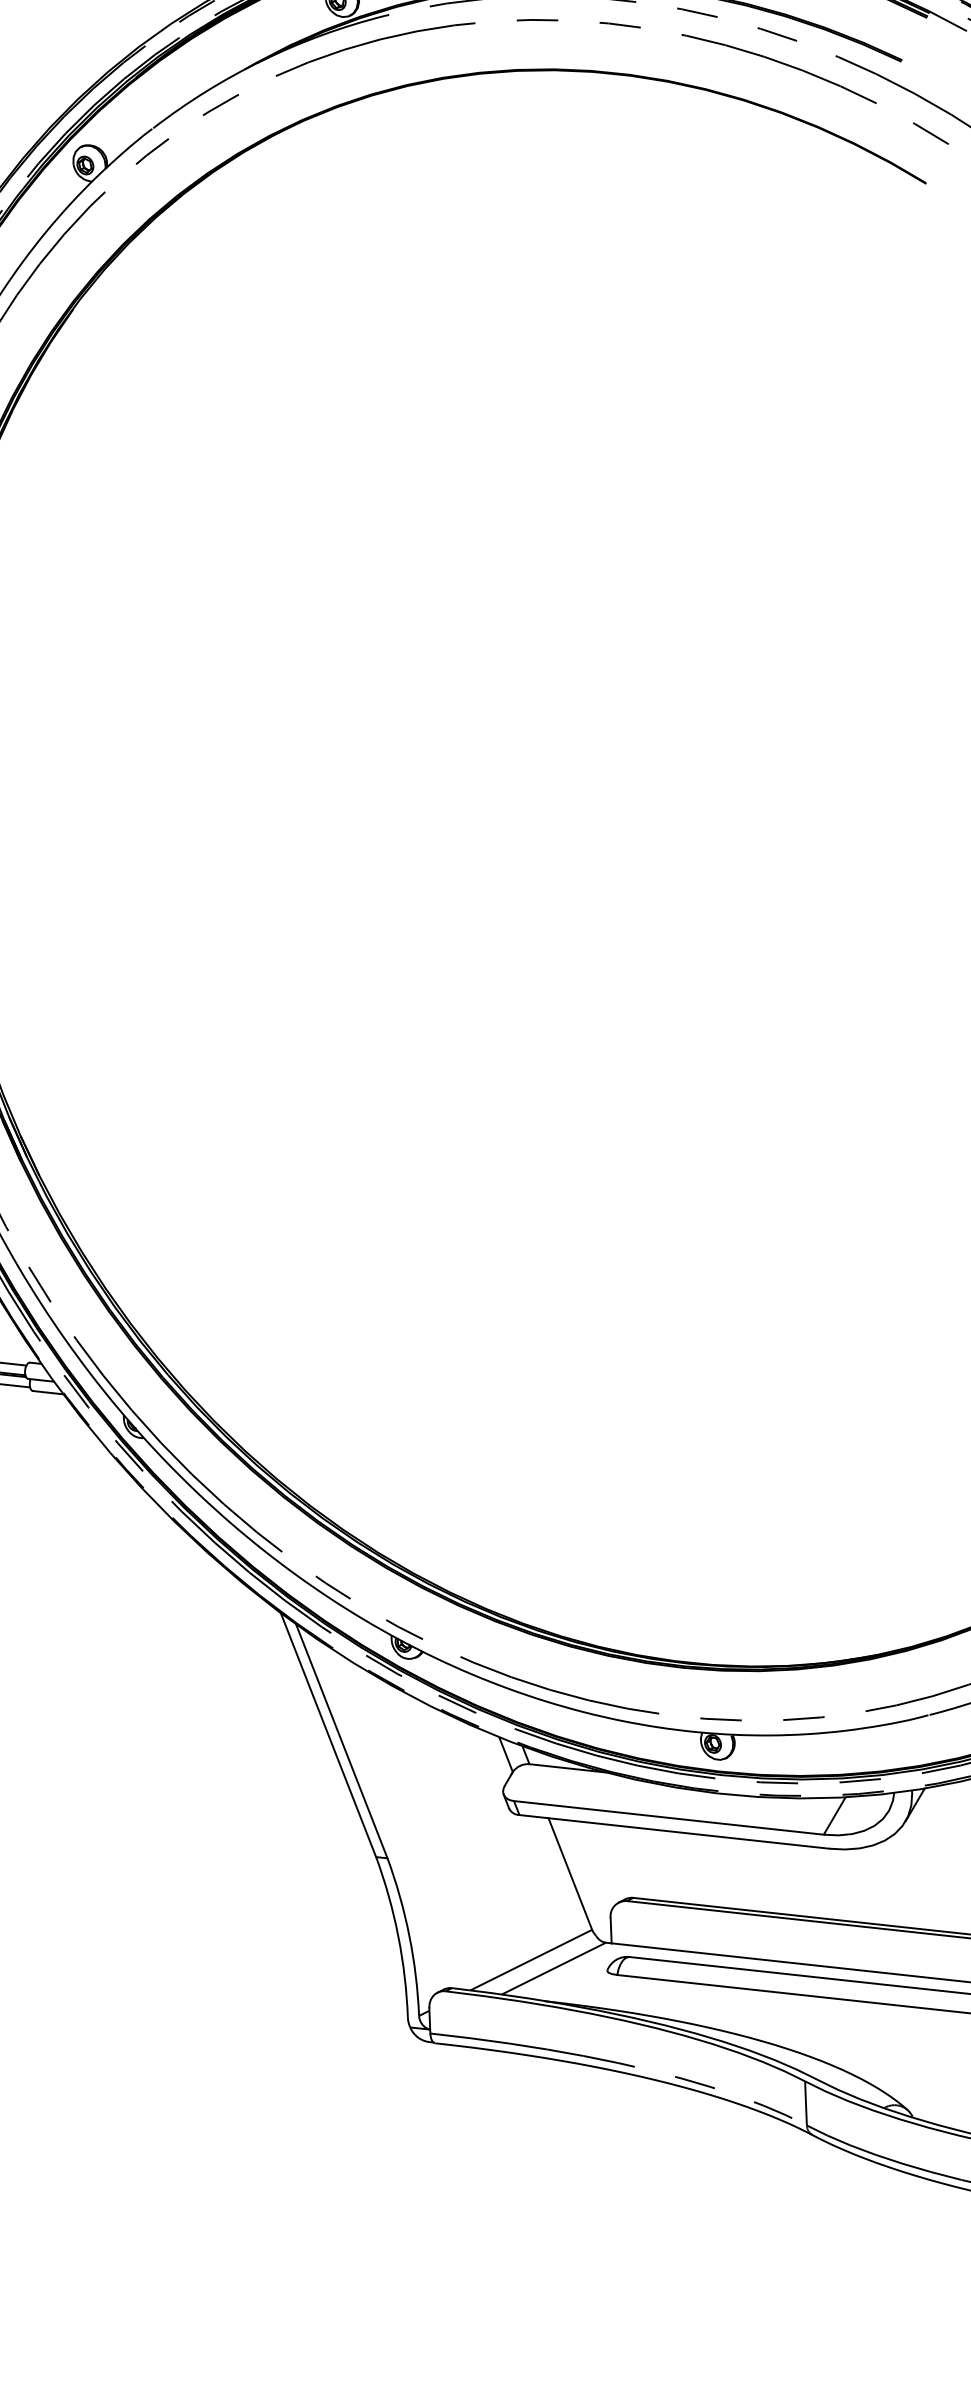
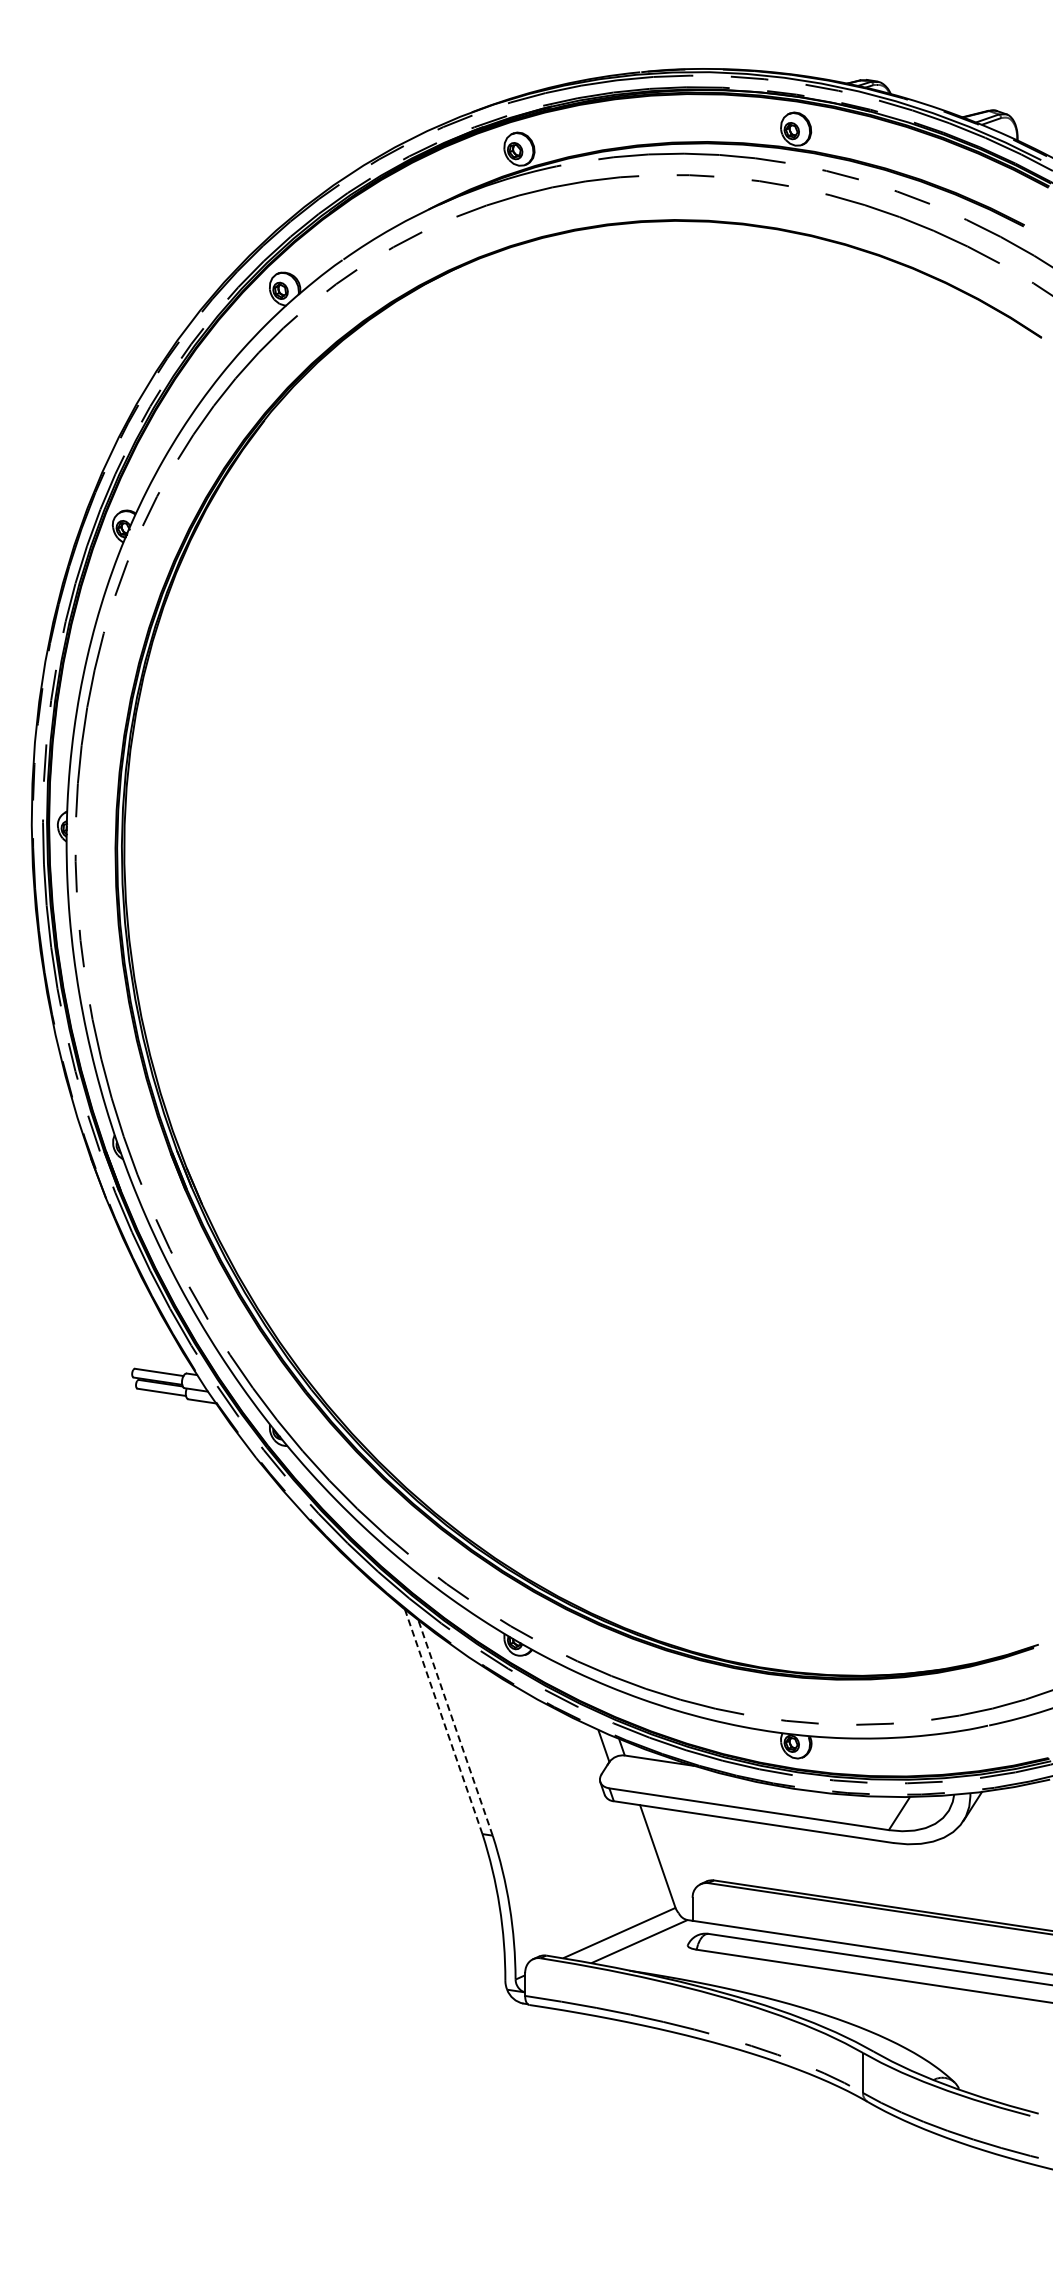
line: (328, 1734) -> (443, 1721), solid -> dashed
line: (341, 1741) -> (455, 1728), solid -> dashed

